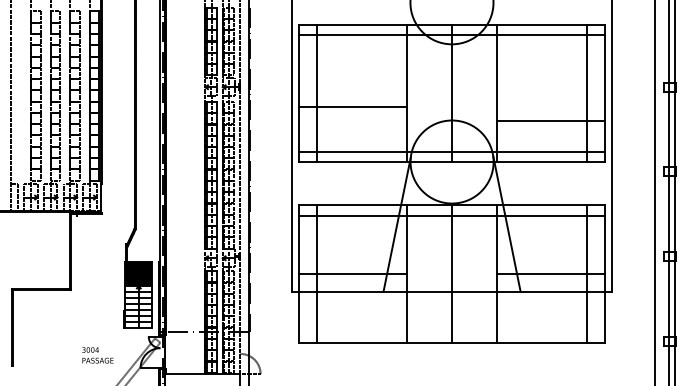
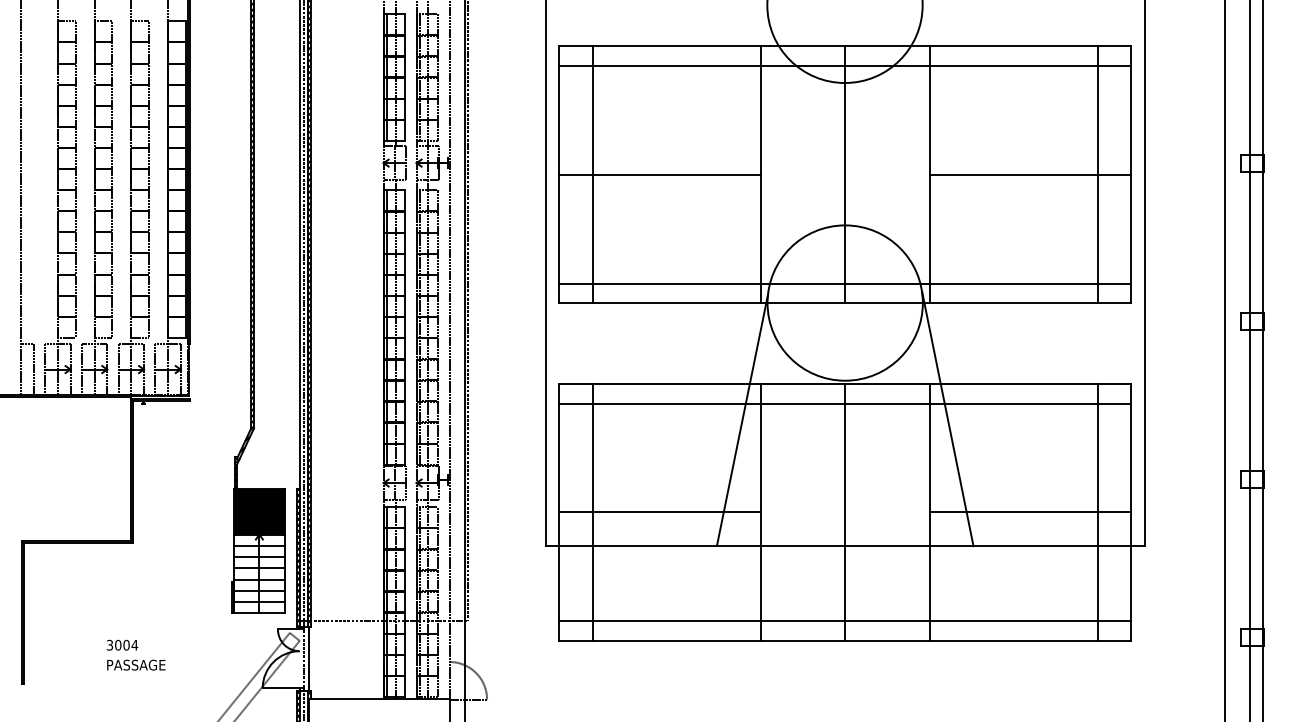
line: (352, 107) -> (658, 174), moved
line: (550, 121) -> (1029, 174), moved
line: (451, 332) -> (844, 621), added
text: (97, 355) -> (135, 655), moved

